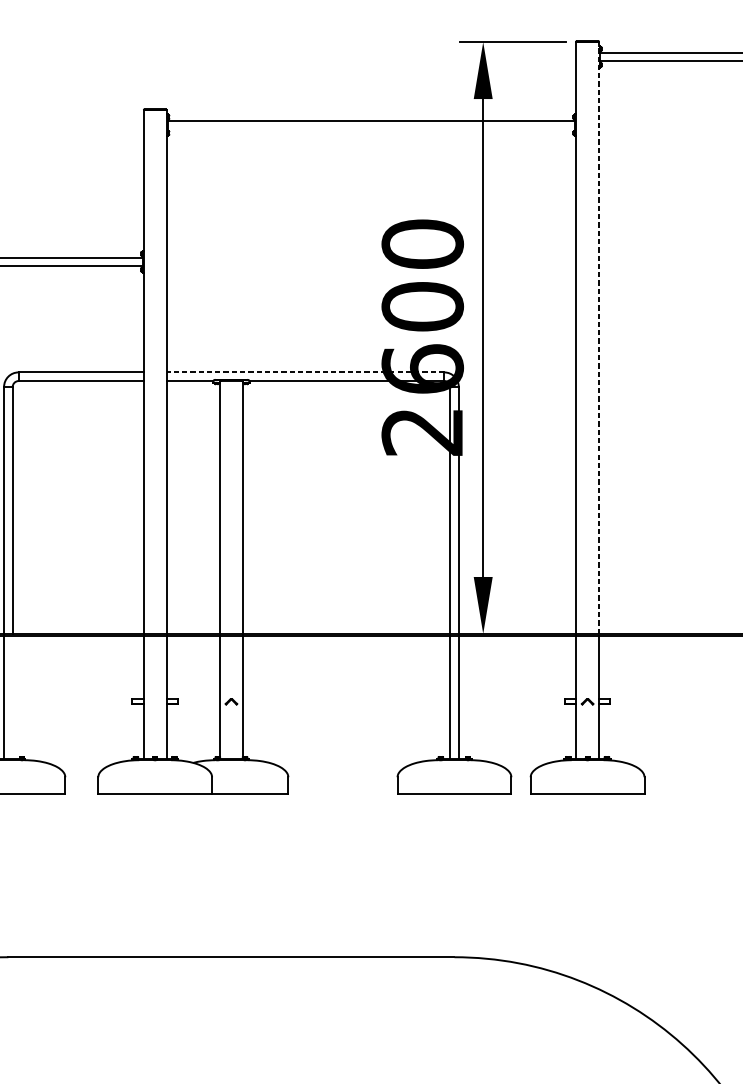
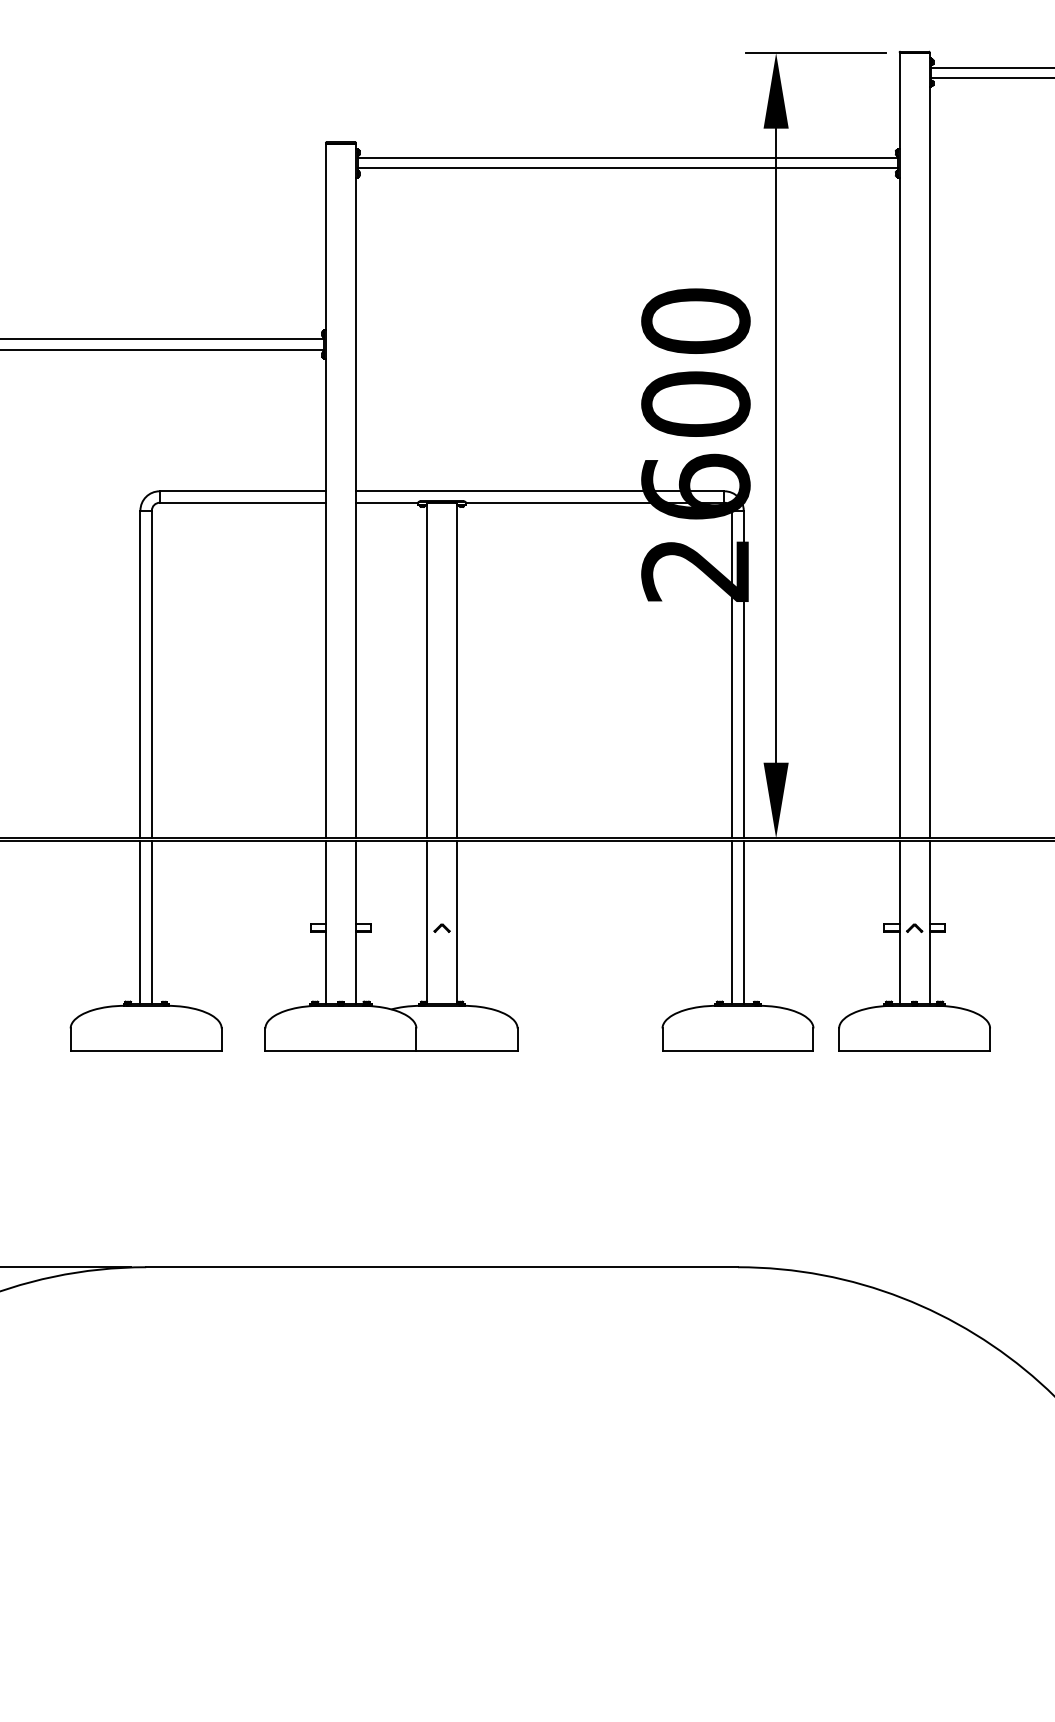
line: (371, 129) -> (627, 168), added
line: (598, 337) -> (929, 445), dashed -> solid
line: (304, 372) -> (539, 491), dashed -> solid
line: (12, 697) -> (151, 922), added

